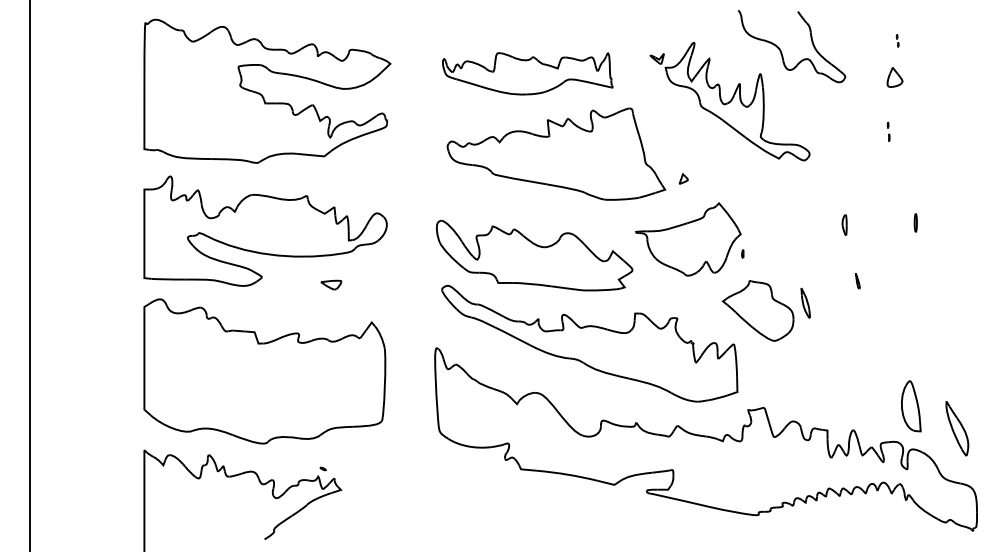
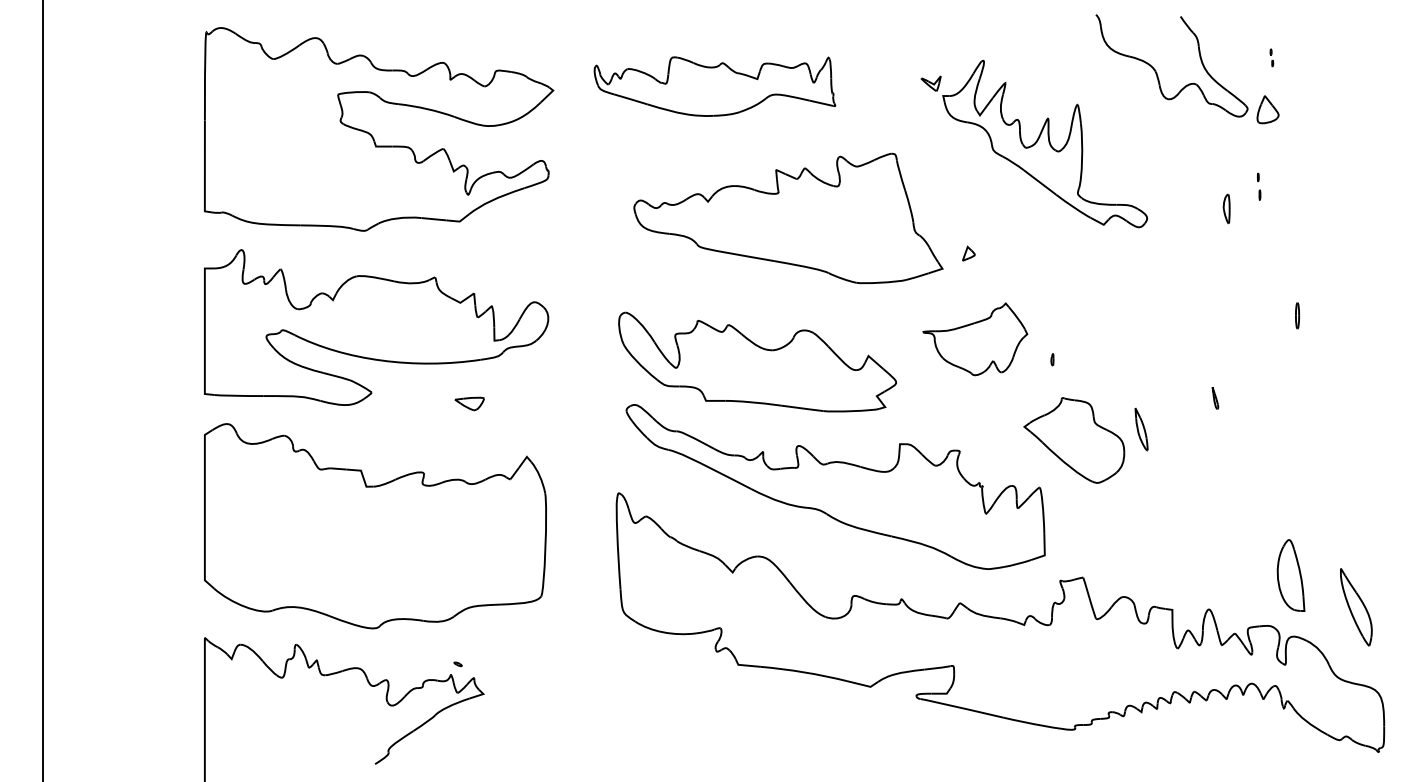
part: (780, 49) -> (1156, 70), moved
part: (527, 73) -> (714, 86), moved
part: (844, 224) -> (1226, 208), moved
part: (688, 239) -> (975, 339), size x0.7

